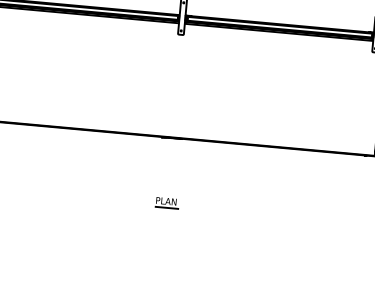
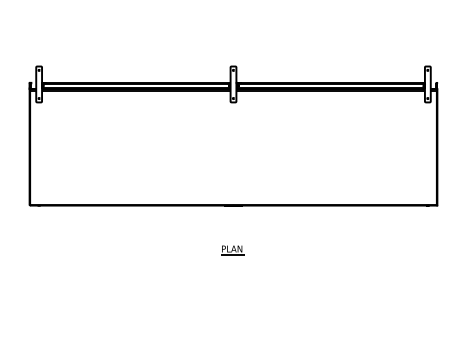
part: (166, 202) -> (232, 250), moved

